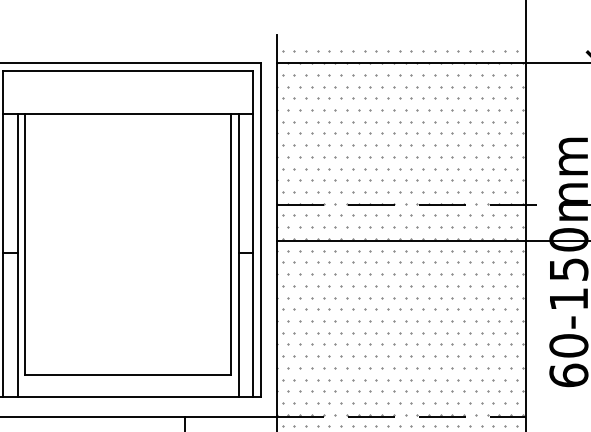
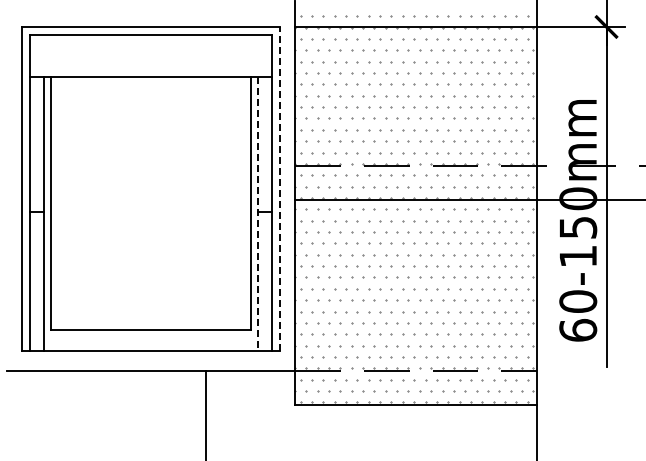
line: (260, 229) -> (279, 188), solid -> dashed
line: (239, 255) -> (258, 214), solid -> dashed

